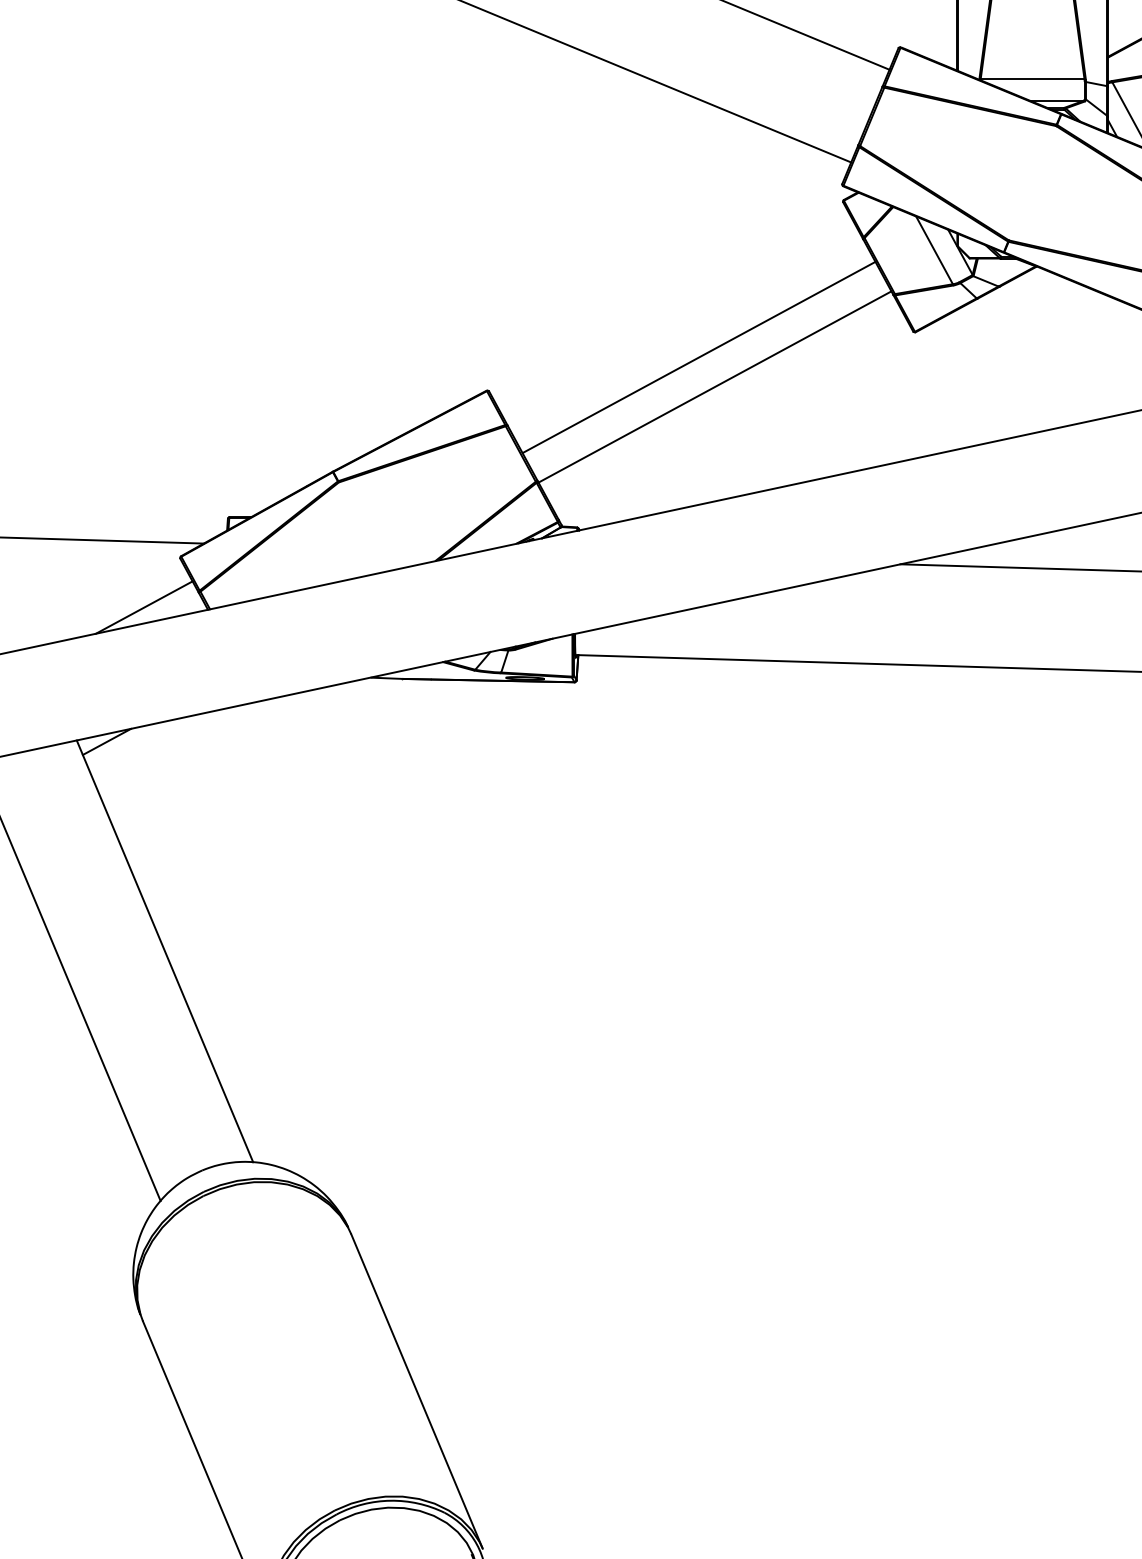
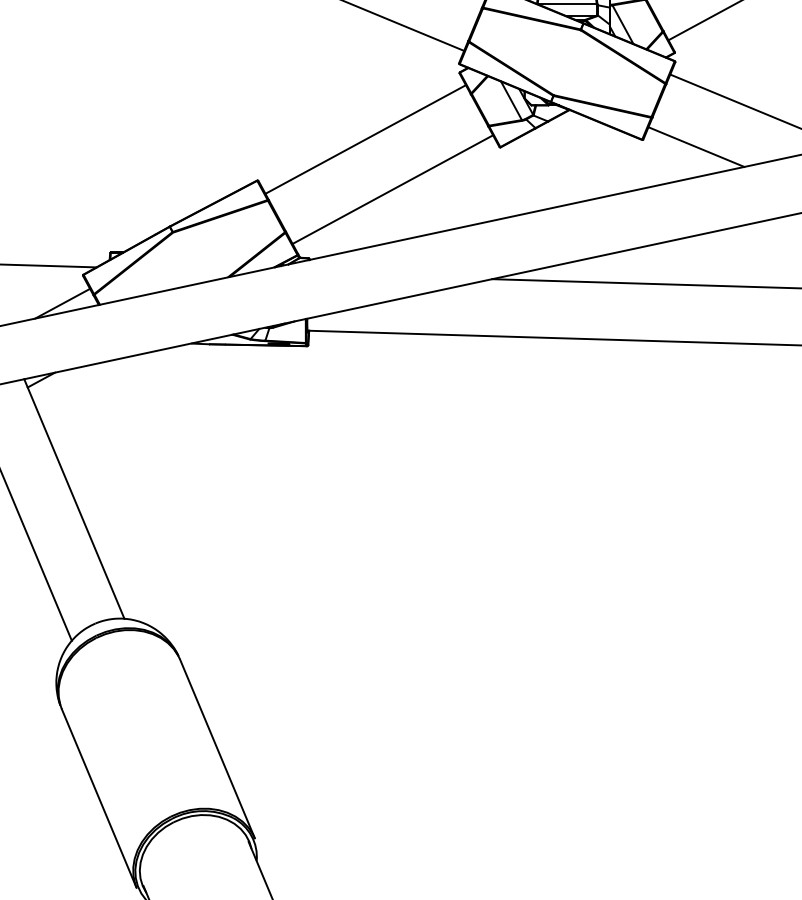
line: (698, 357) -> (392, 189), moved
line: (714, 387) -> (365, 139), moved

